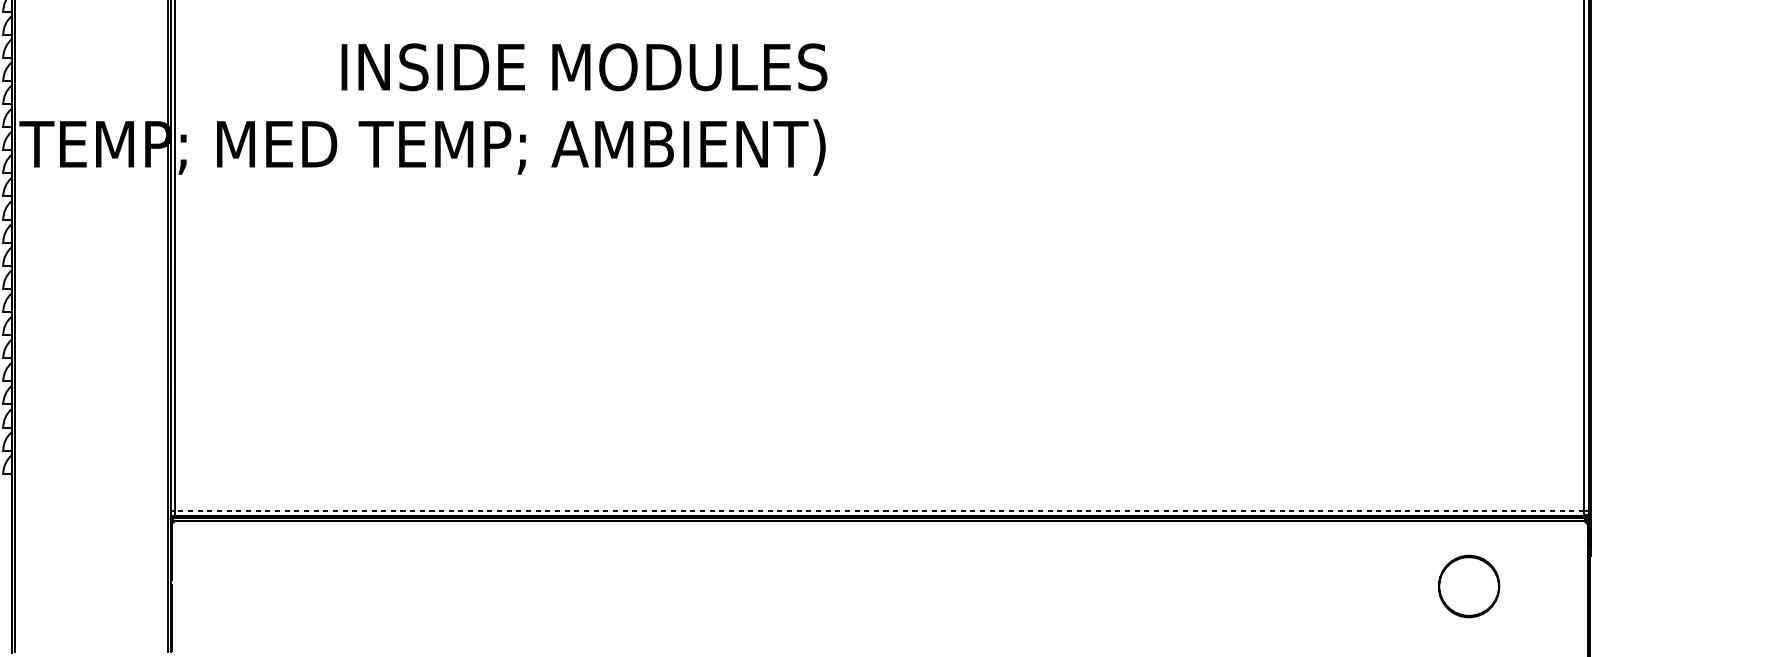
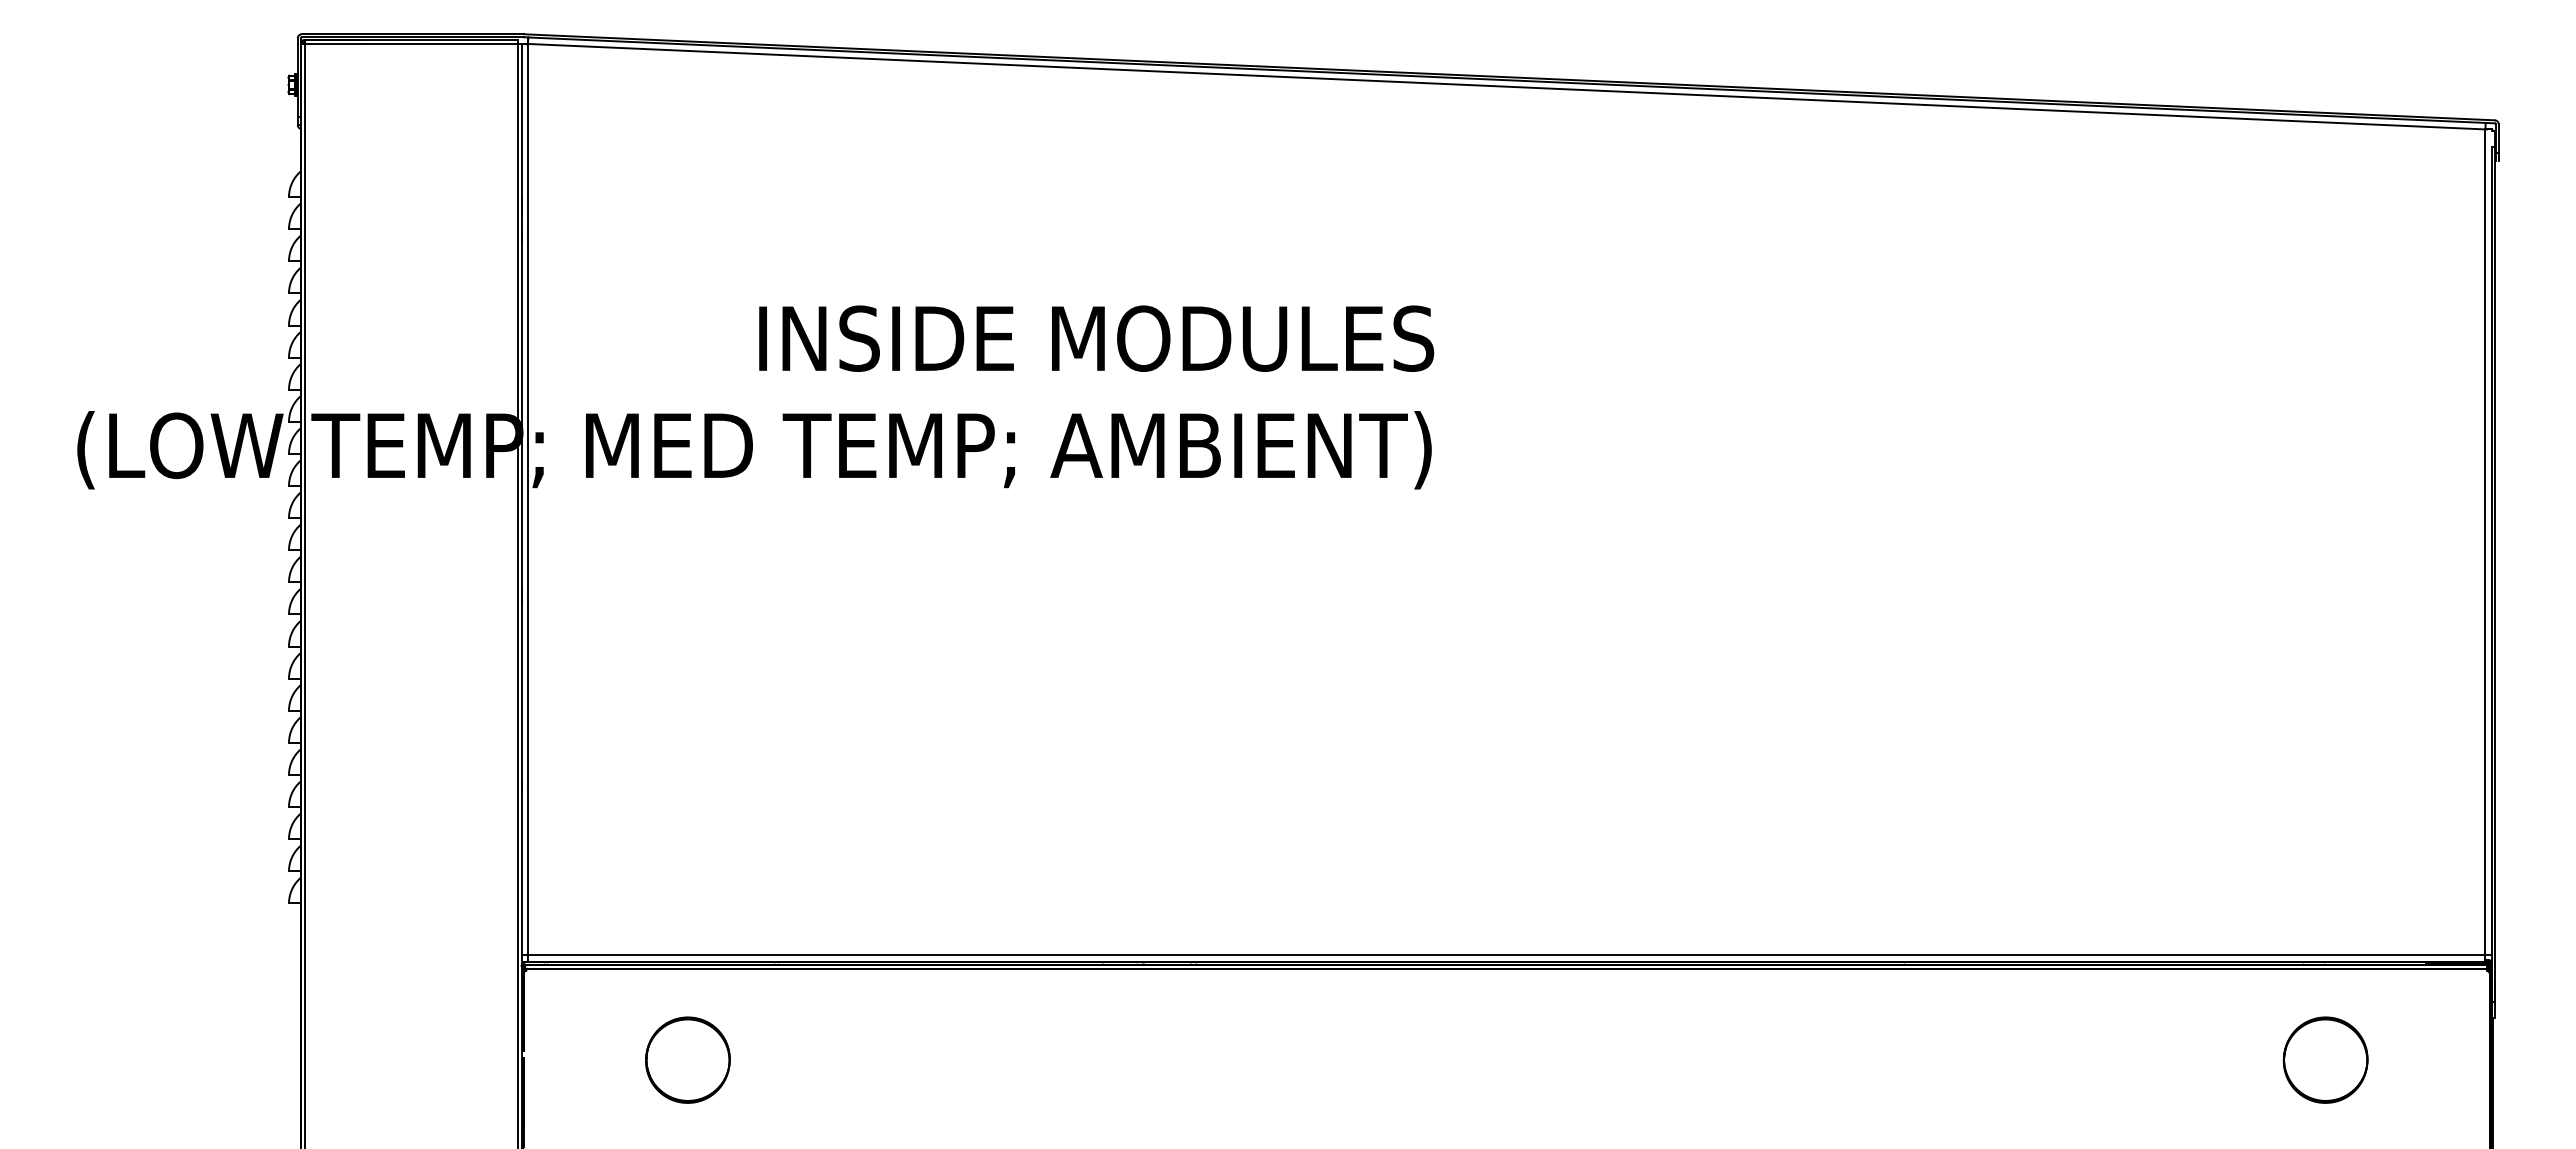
line: (879, 511) -> (1506, 955), dashed -> solid
part: (290, 586) -> (687, 1059), added

